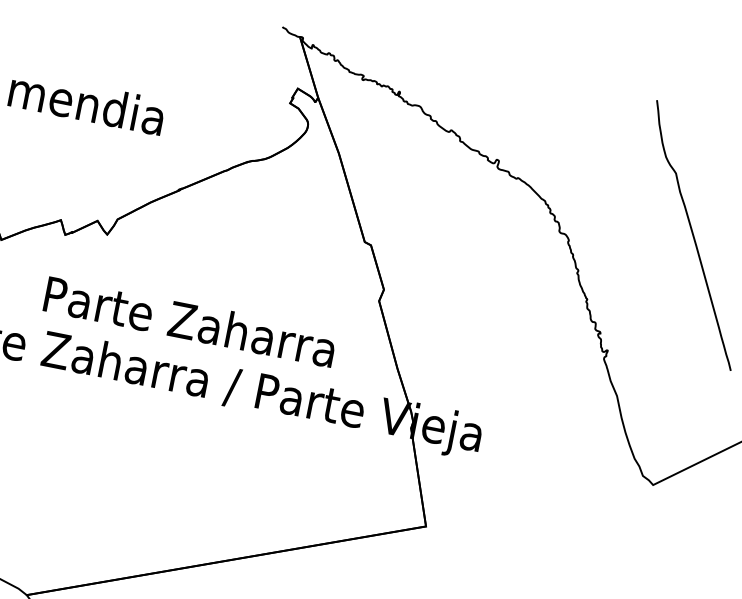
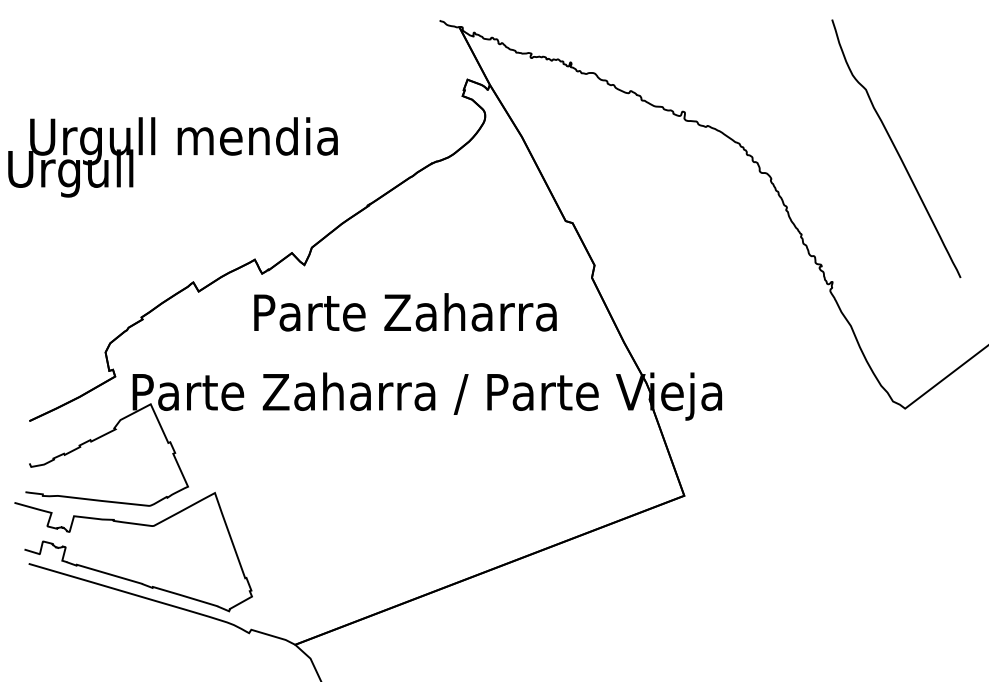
text: (190, 321) -> (405, 312), moved

